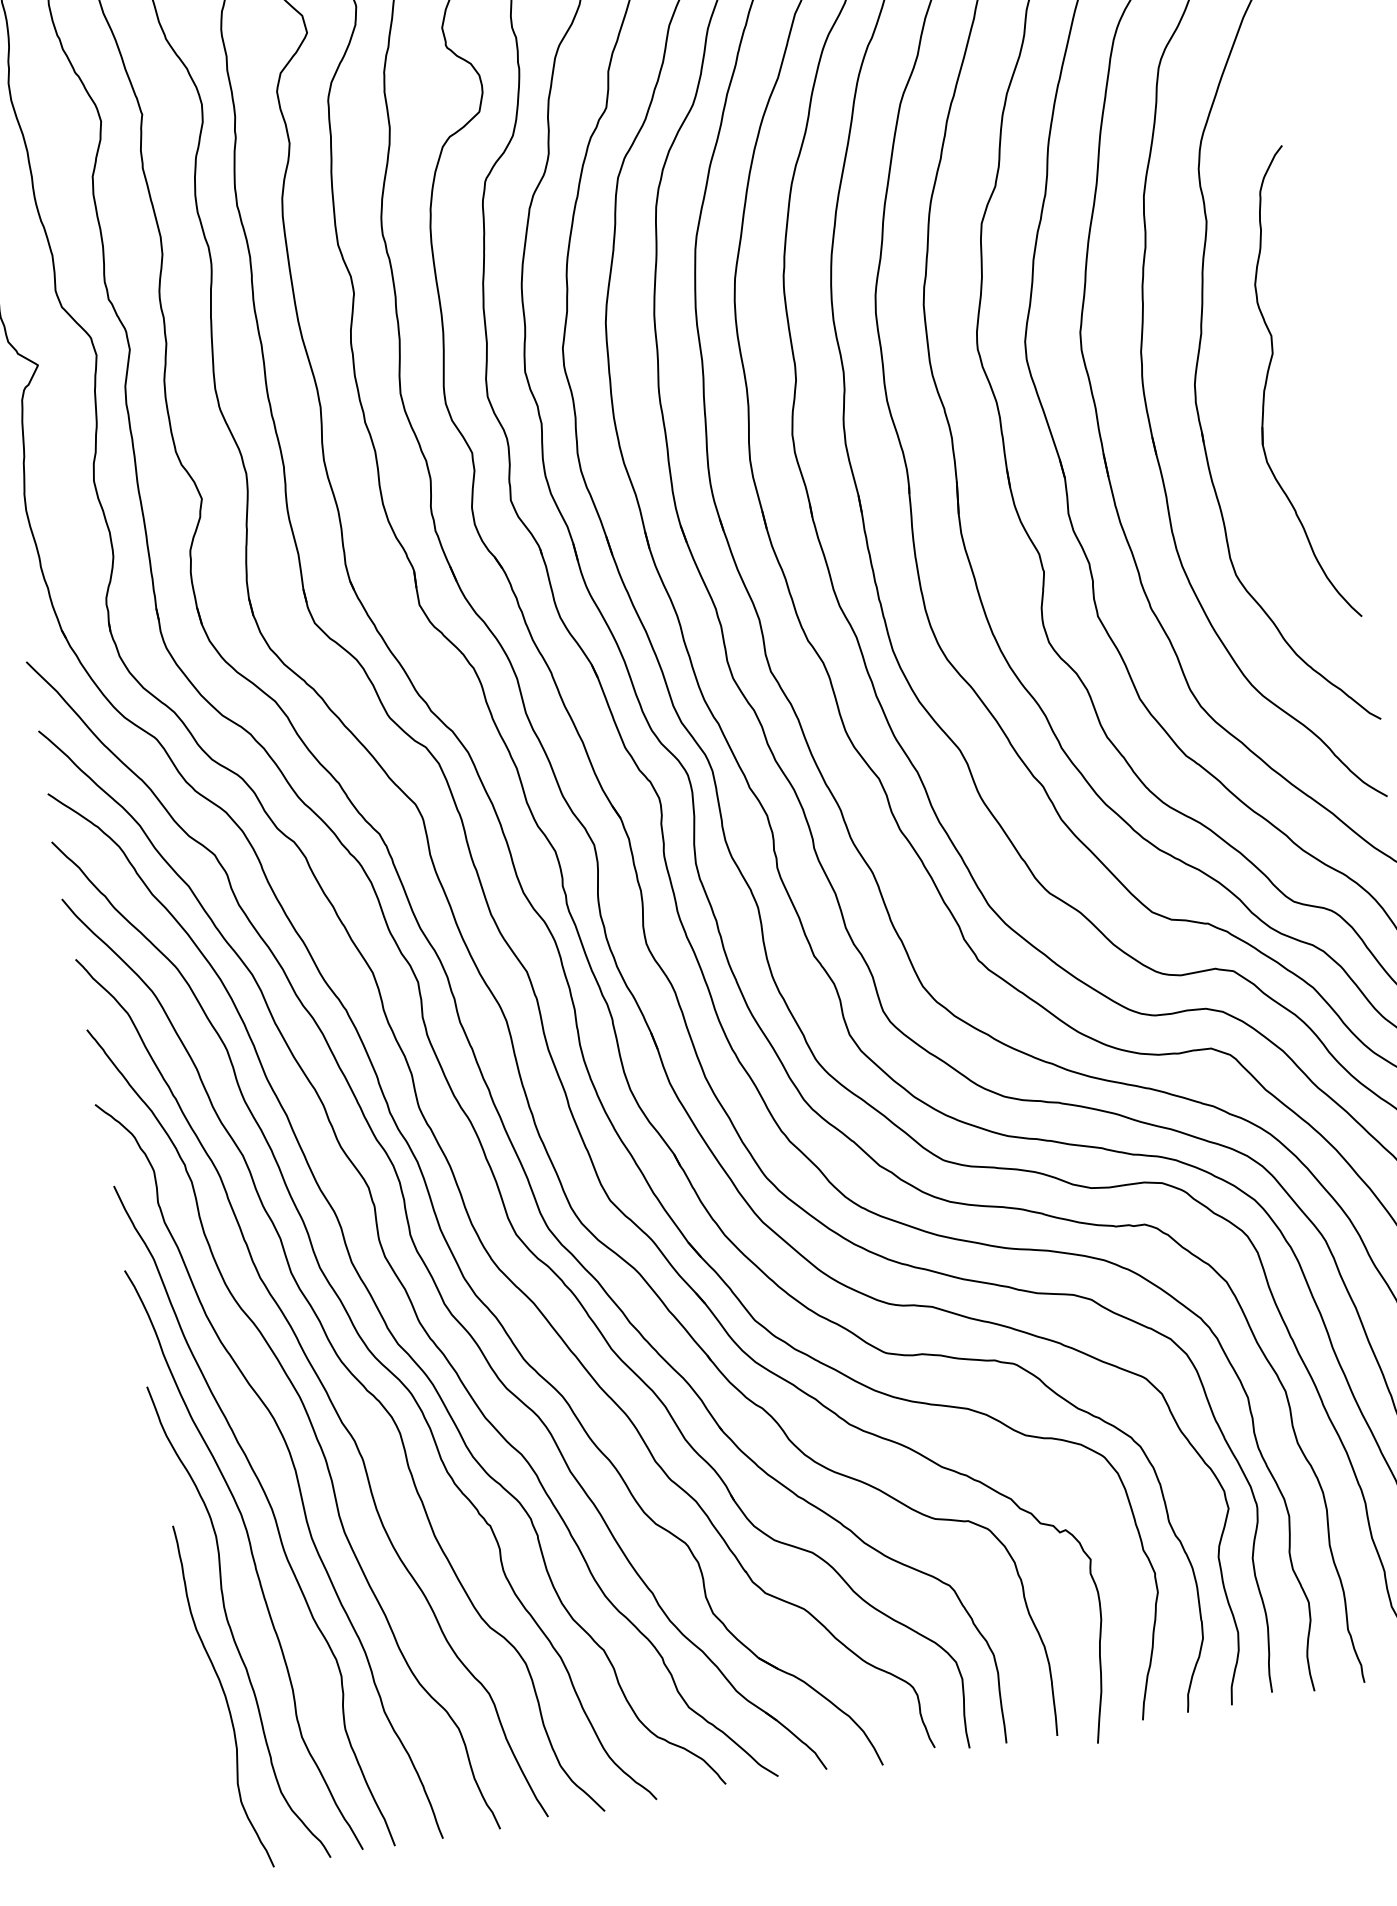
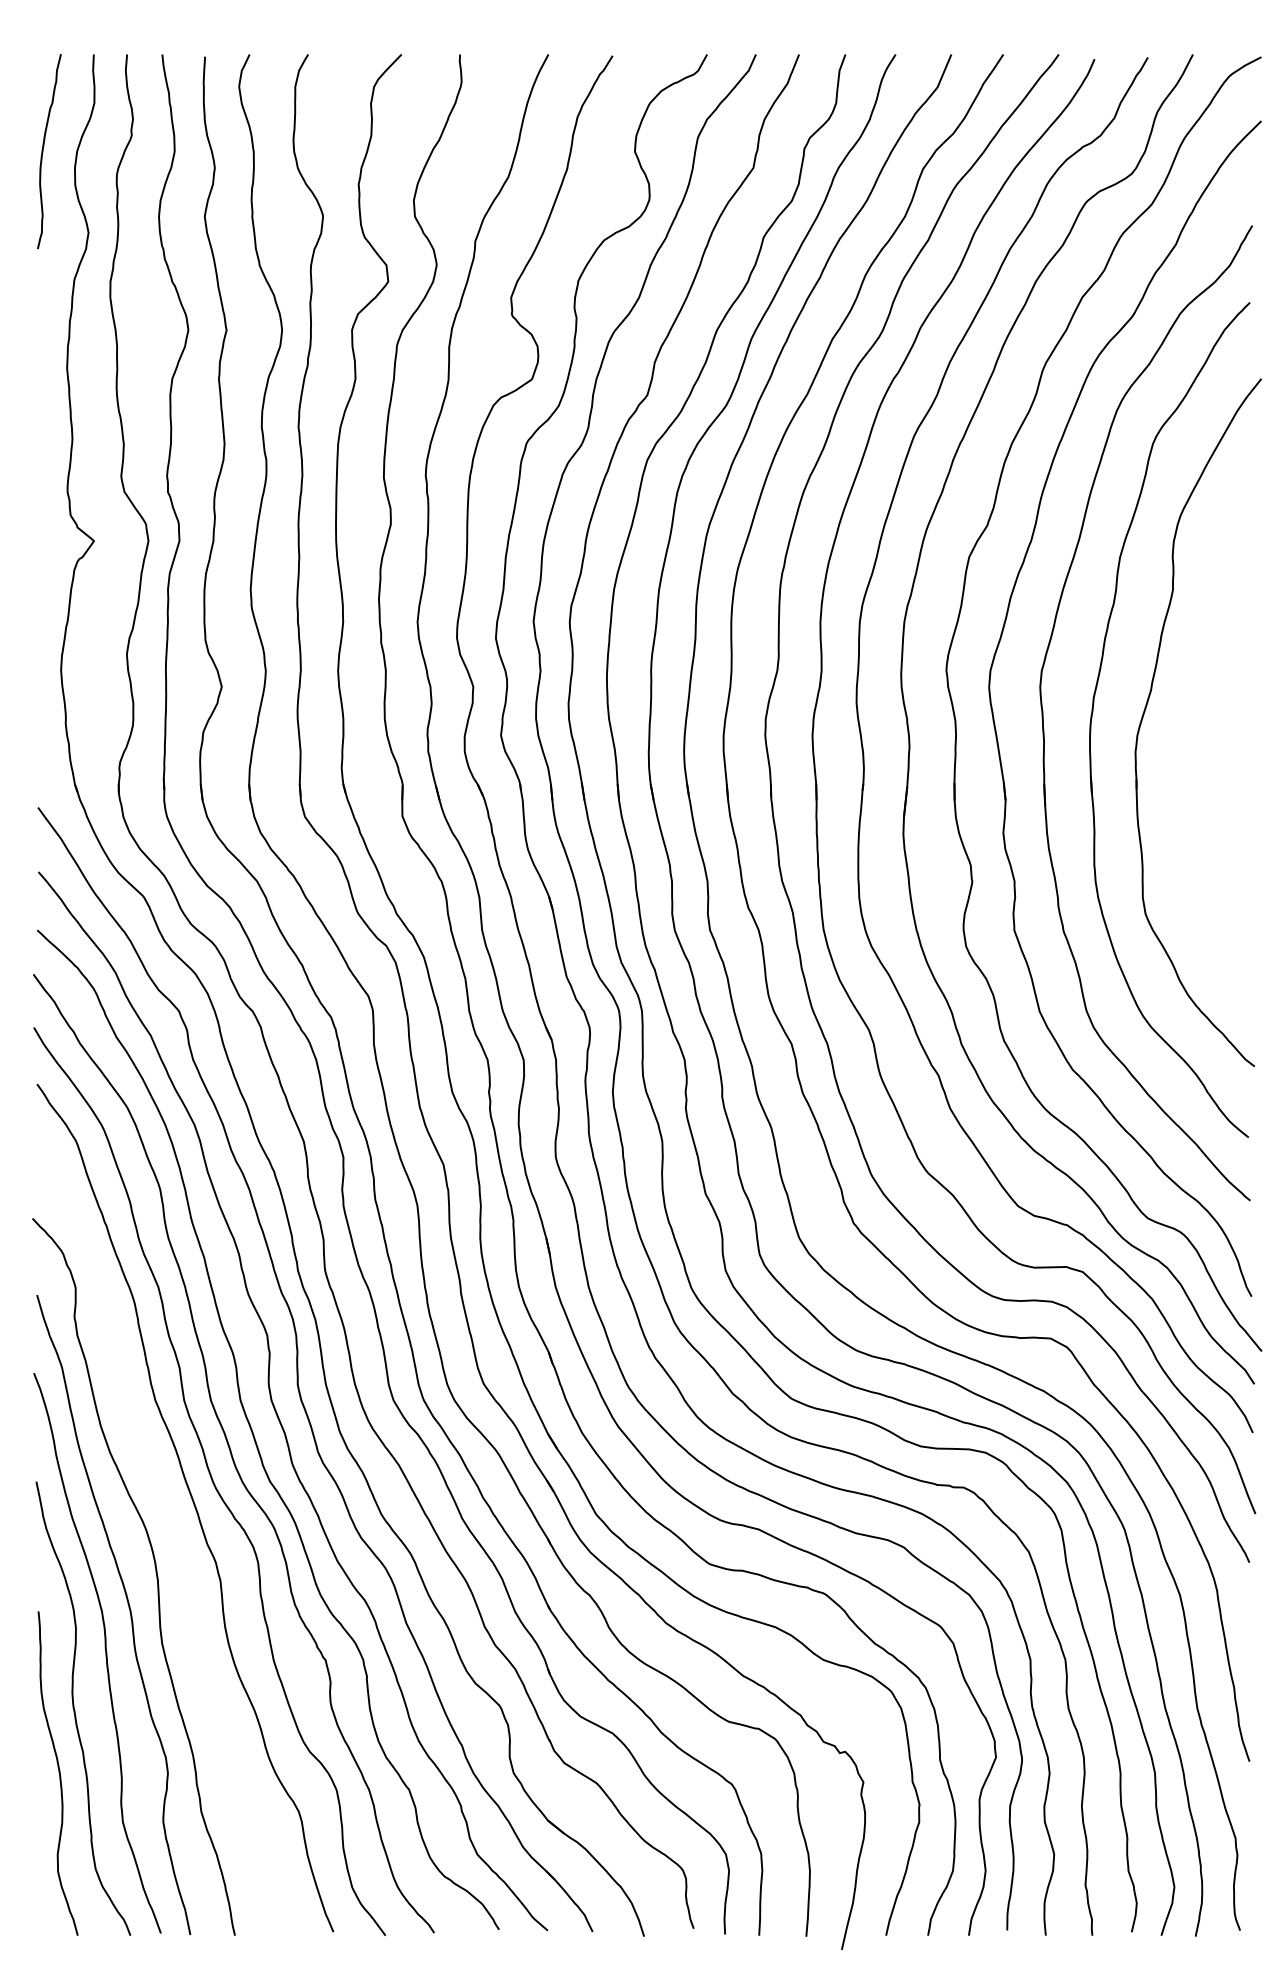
part: (1266, 384) -> (1202, 746), removed
curve: (308, 1421) -> (177, 1537), removed

